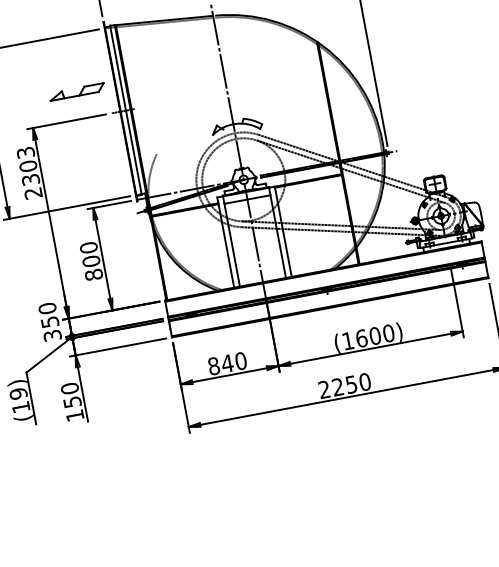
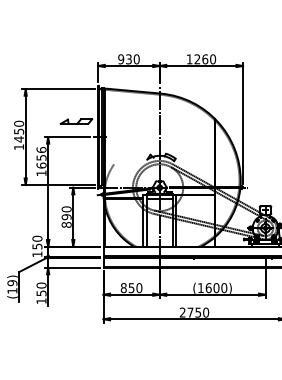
text: (29, 172) -> (41, 161), 2303 -> 1656
text: (91, 262) -> (66, 217), 800 -> 890
text: (52, 335) -> (37, 254), 350 -> 150
text: (227, 364) -> (131, 288), 840 -> 850
text: (337, 386) -> (190, 312), 2250 -> 2750

